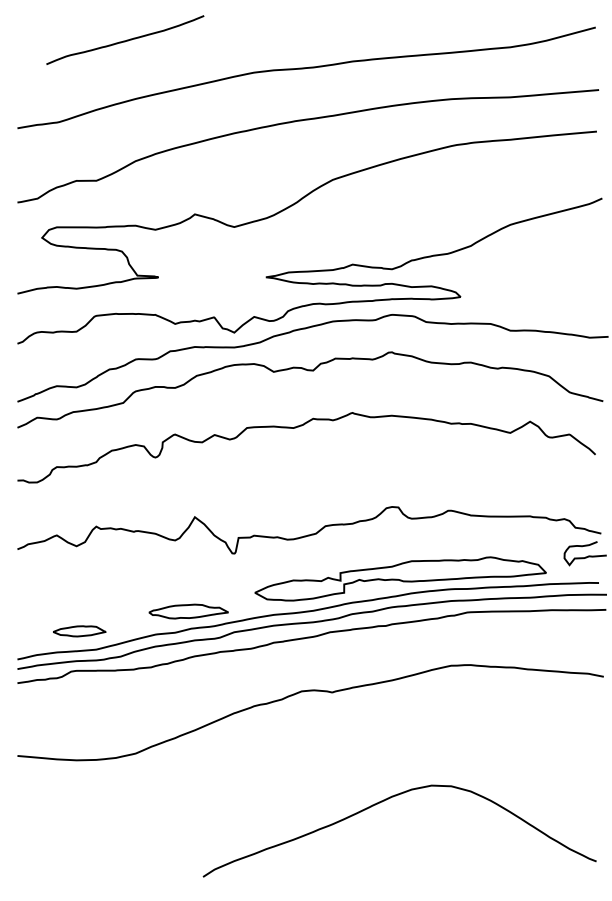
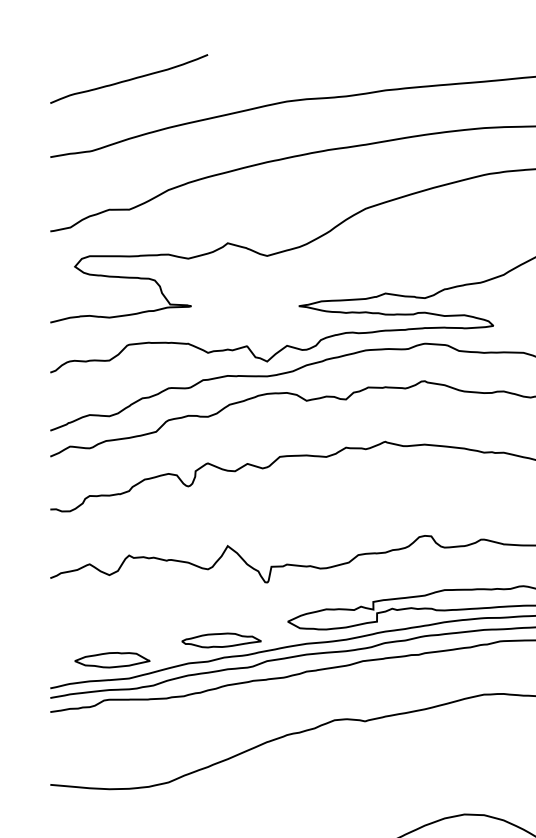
curve: (126, 39) -> (130, 78), moved
part: (79, 631) -> (112, 660), size x1.43

